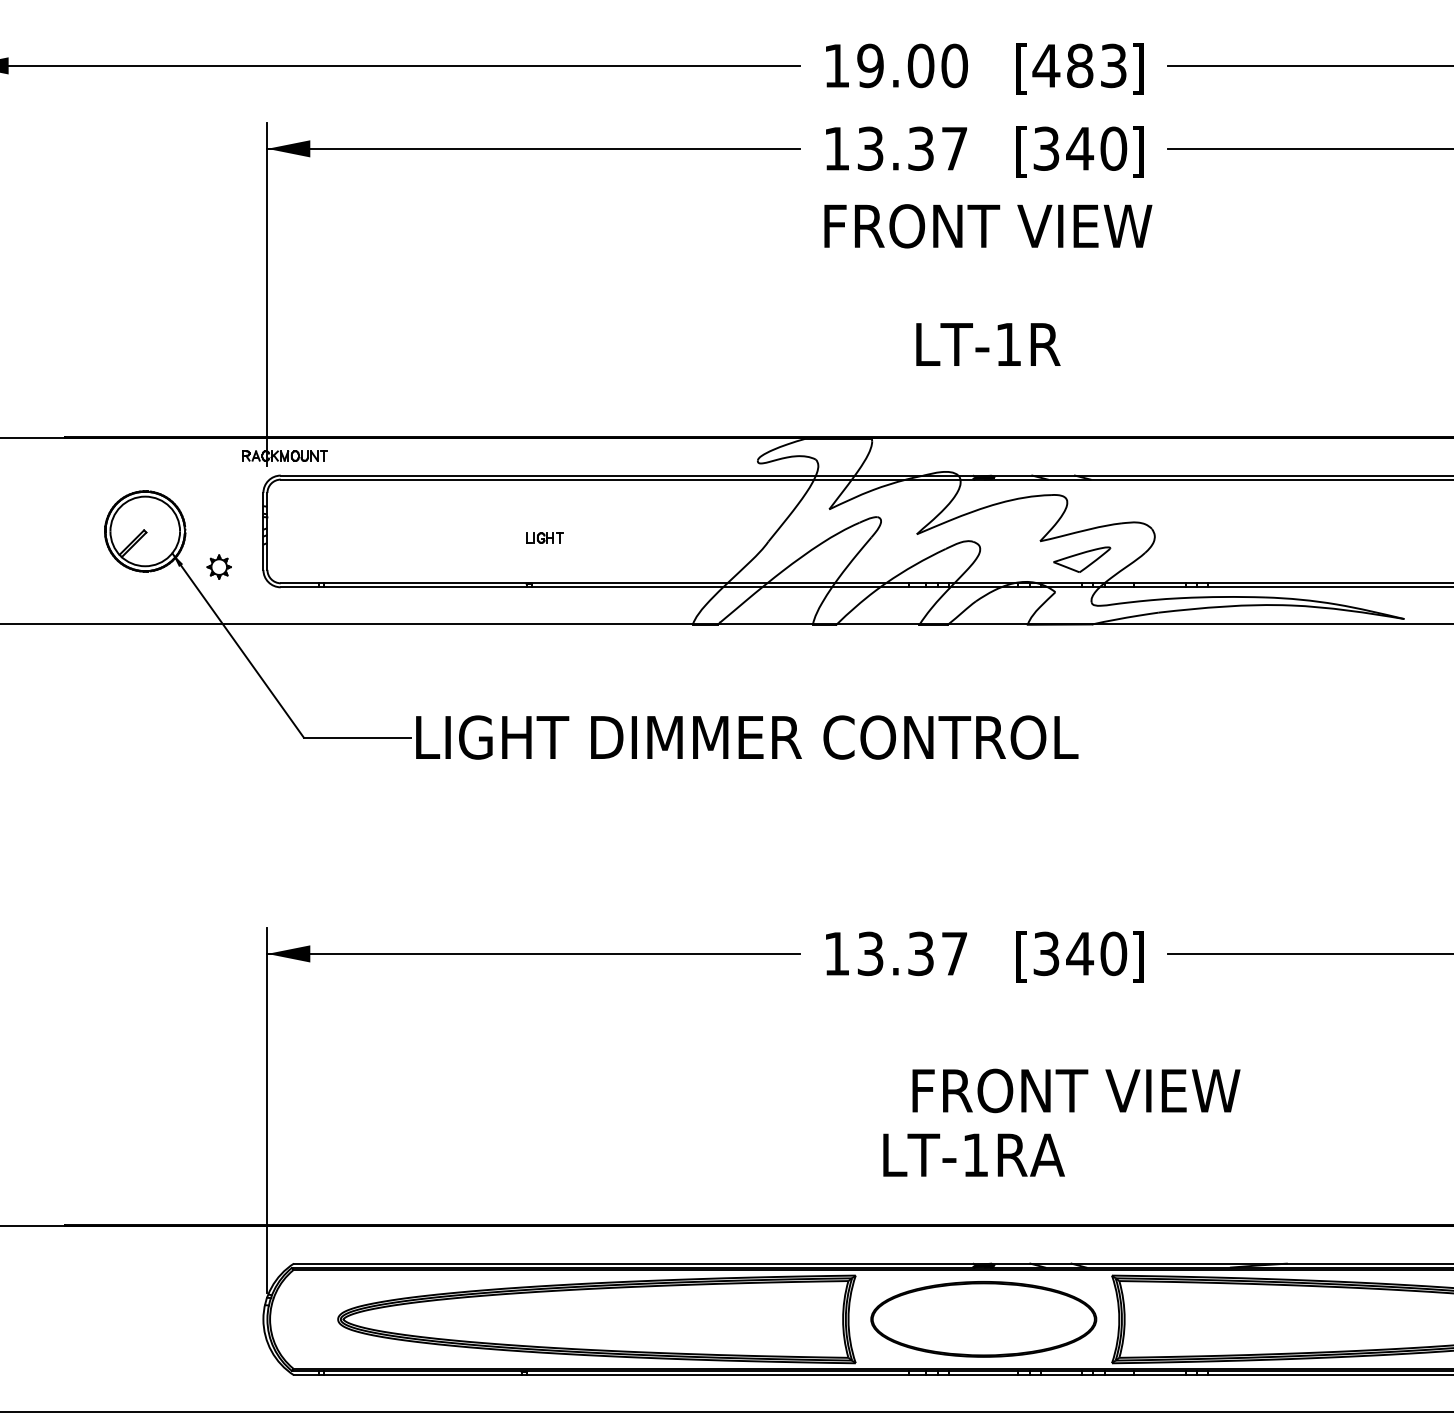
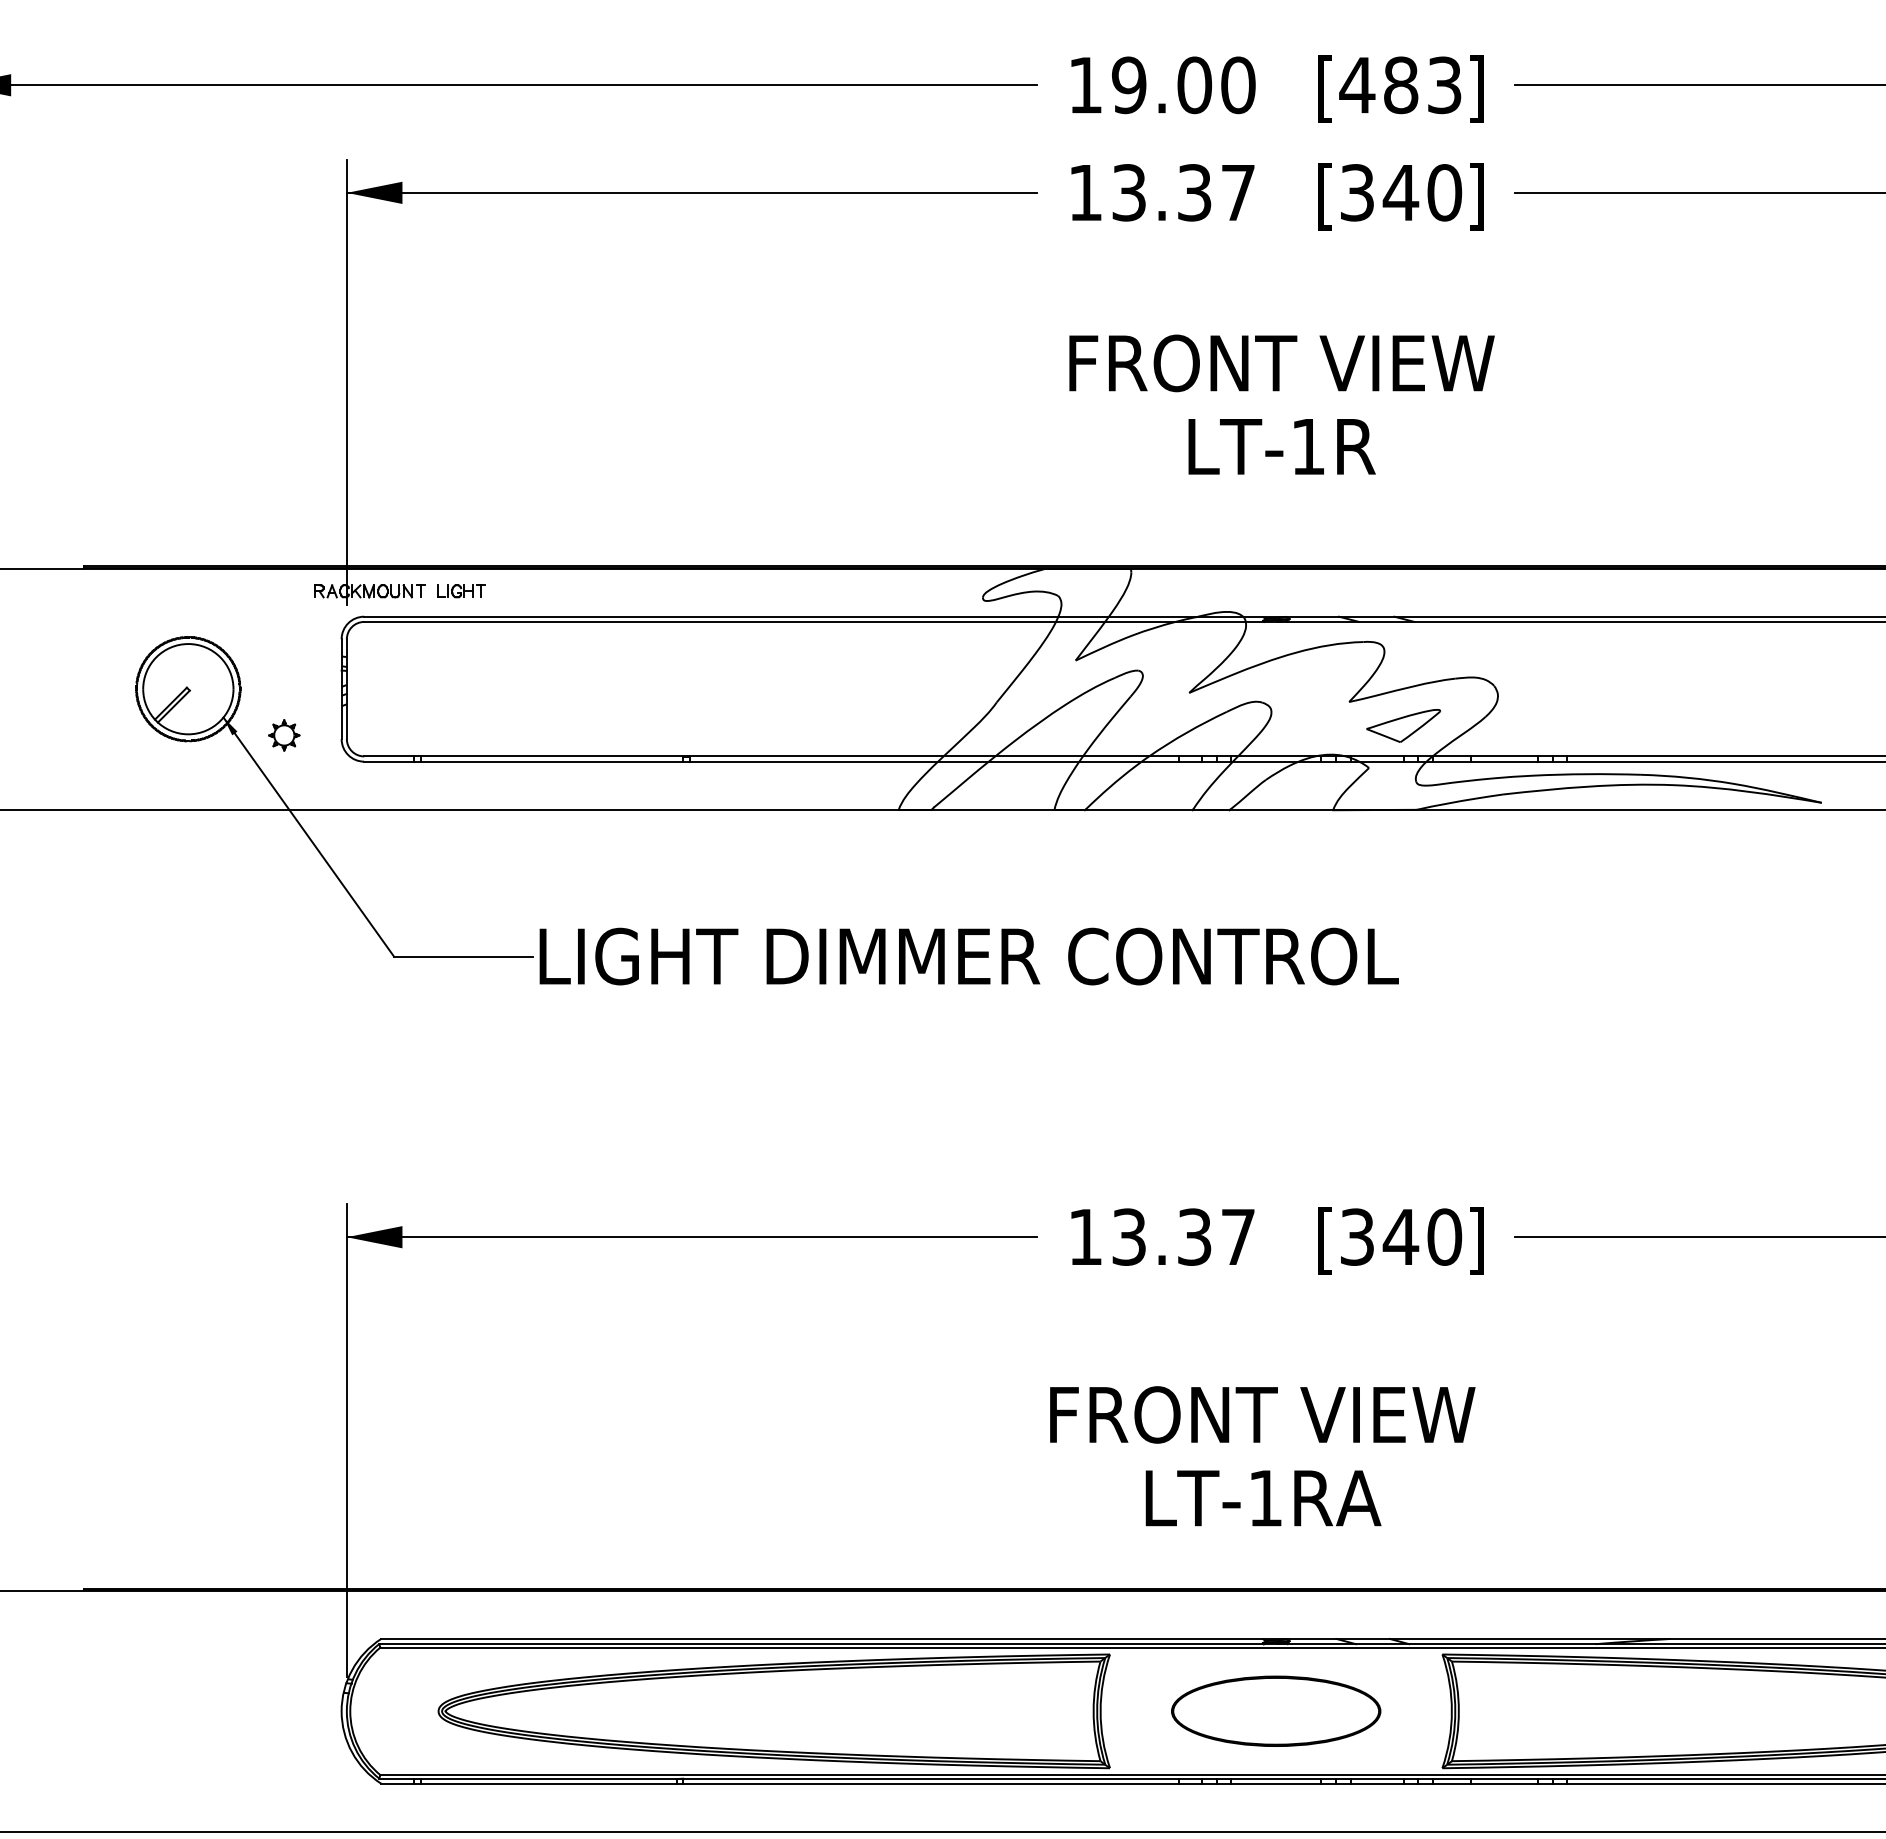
text: (988, 226) -> (1282, 363), moved
part: (544, 537) -> (461, 590), moved
text: (1076, 1090) -> (1262, 1414), moved
part: (983, 1319) -> (1275, 1711), size x0.71

